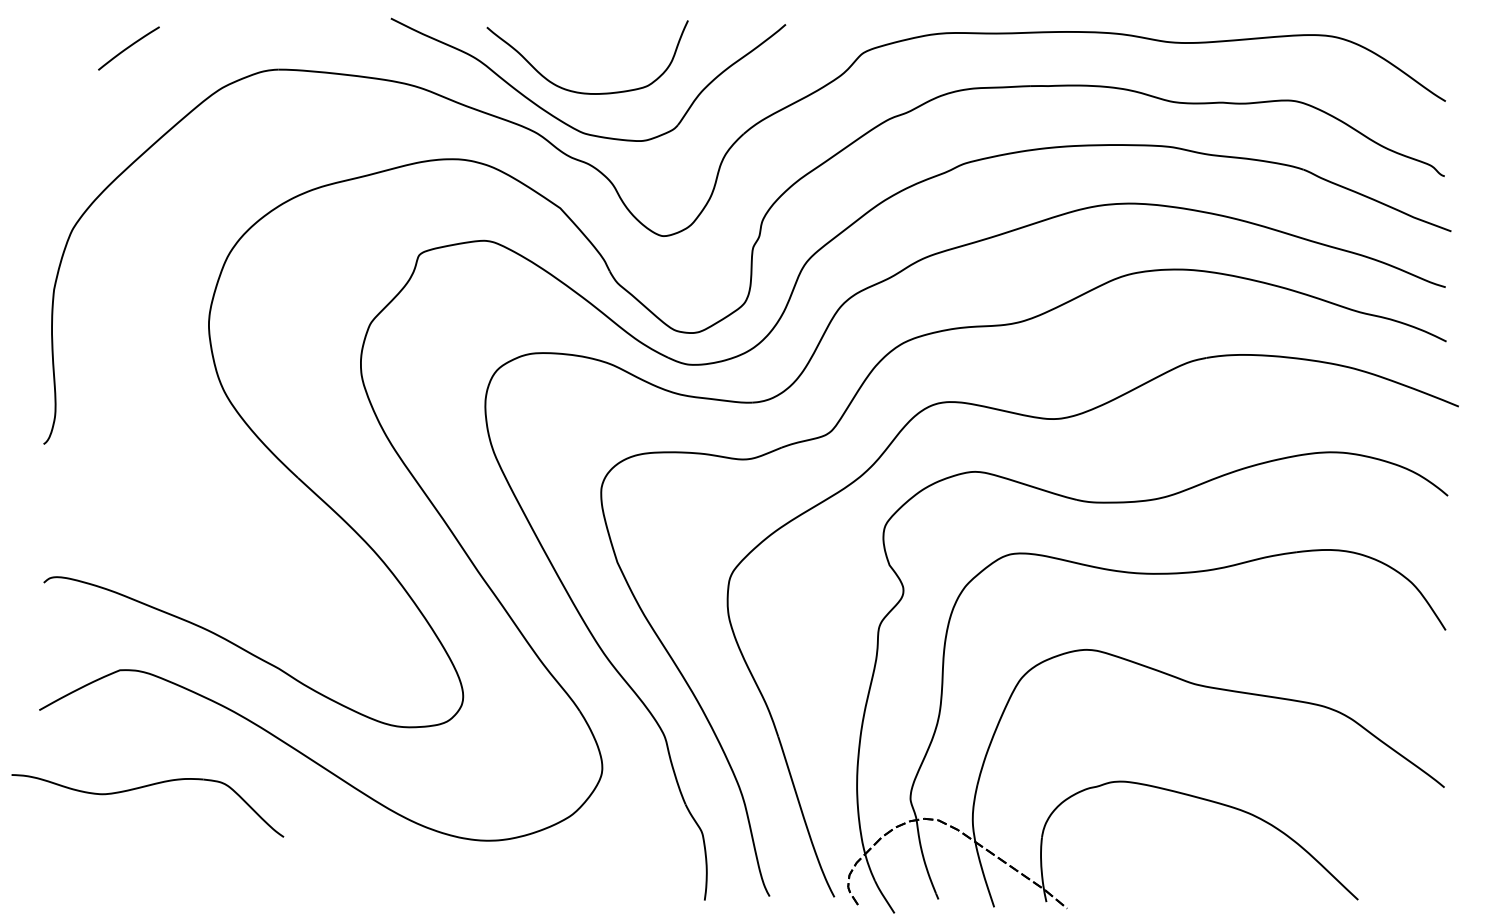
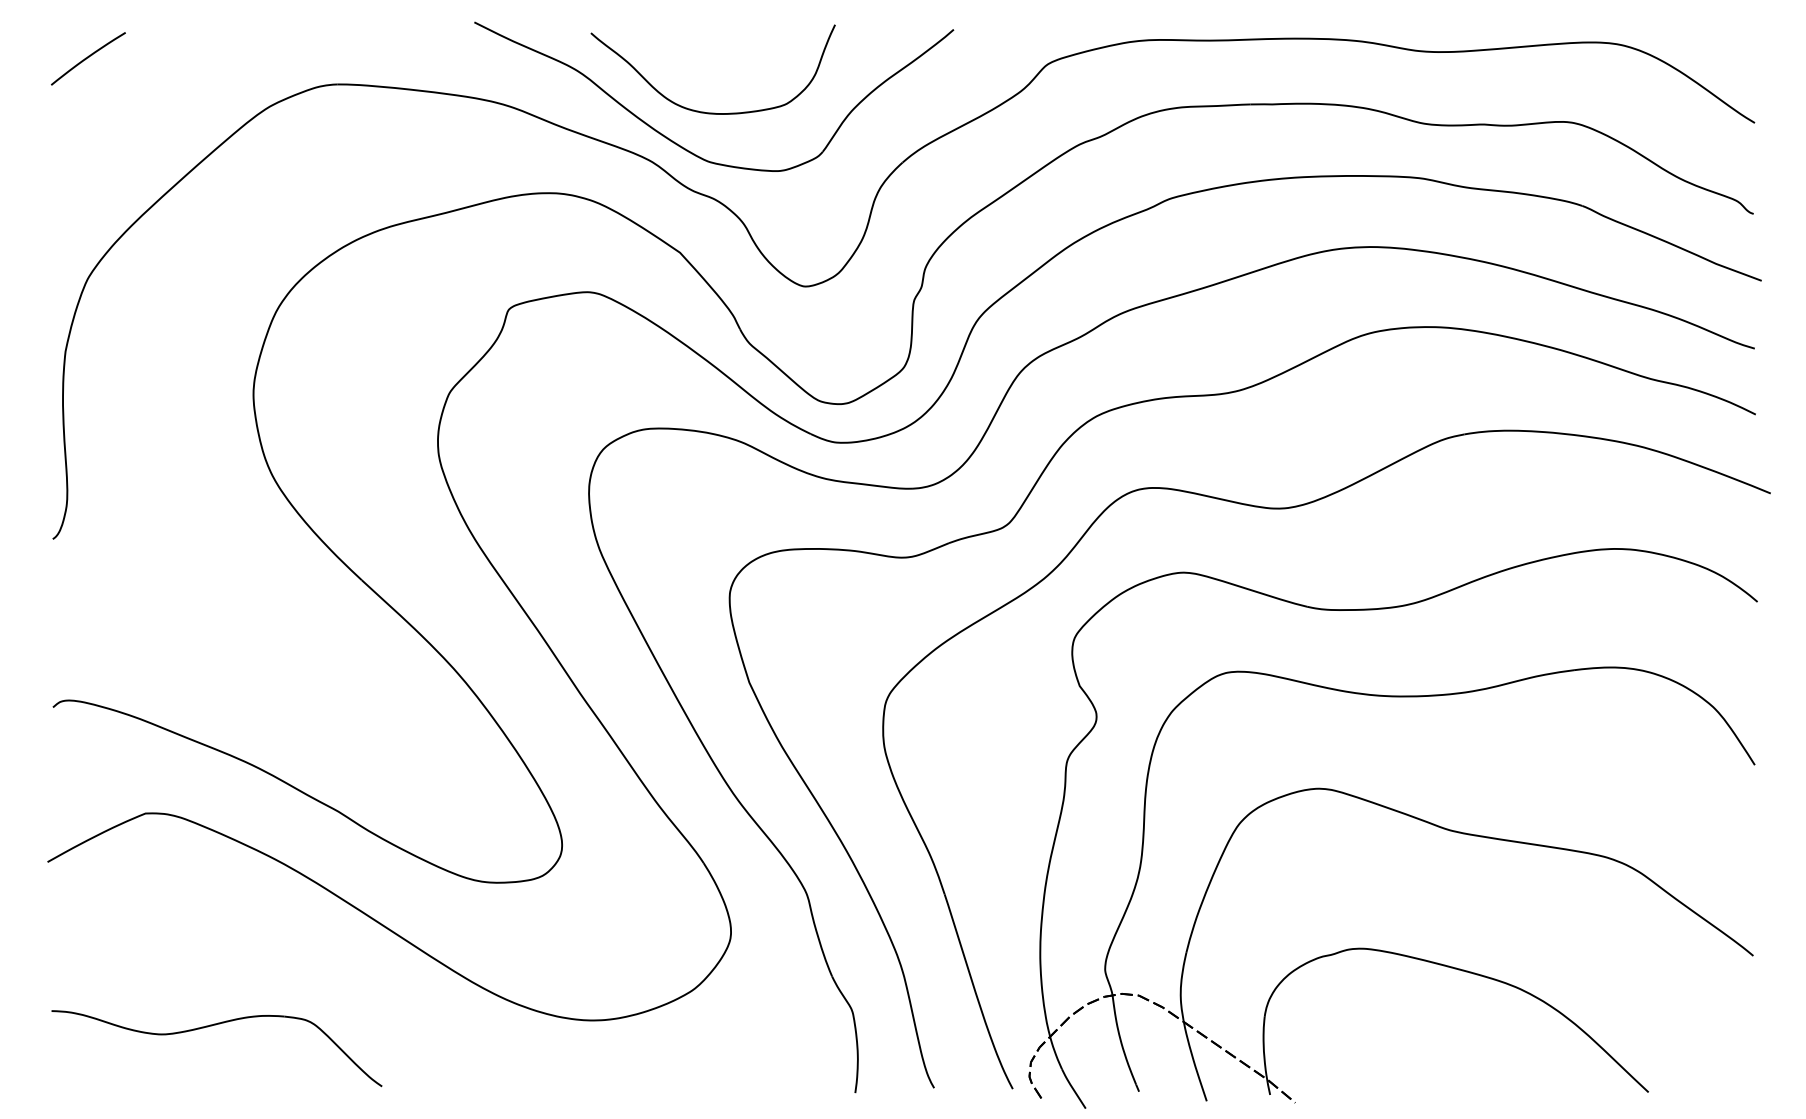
curve: (128, 48) -> (87, 58), moved
part: (141, 788) -> (209, 1027), moved

